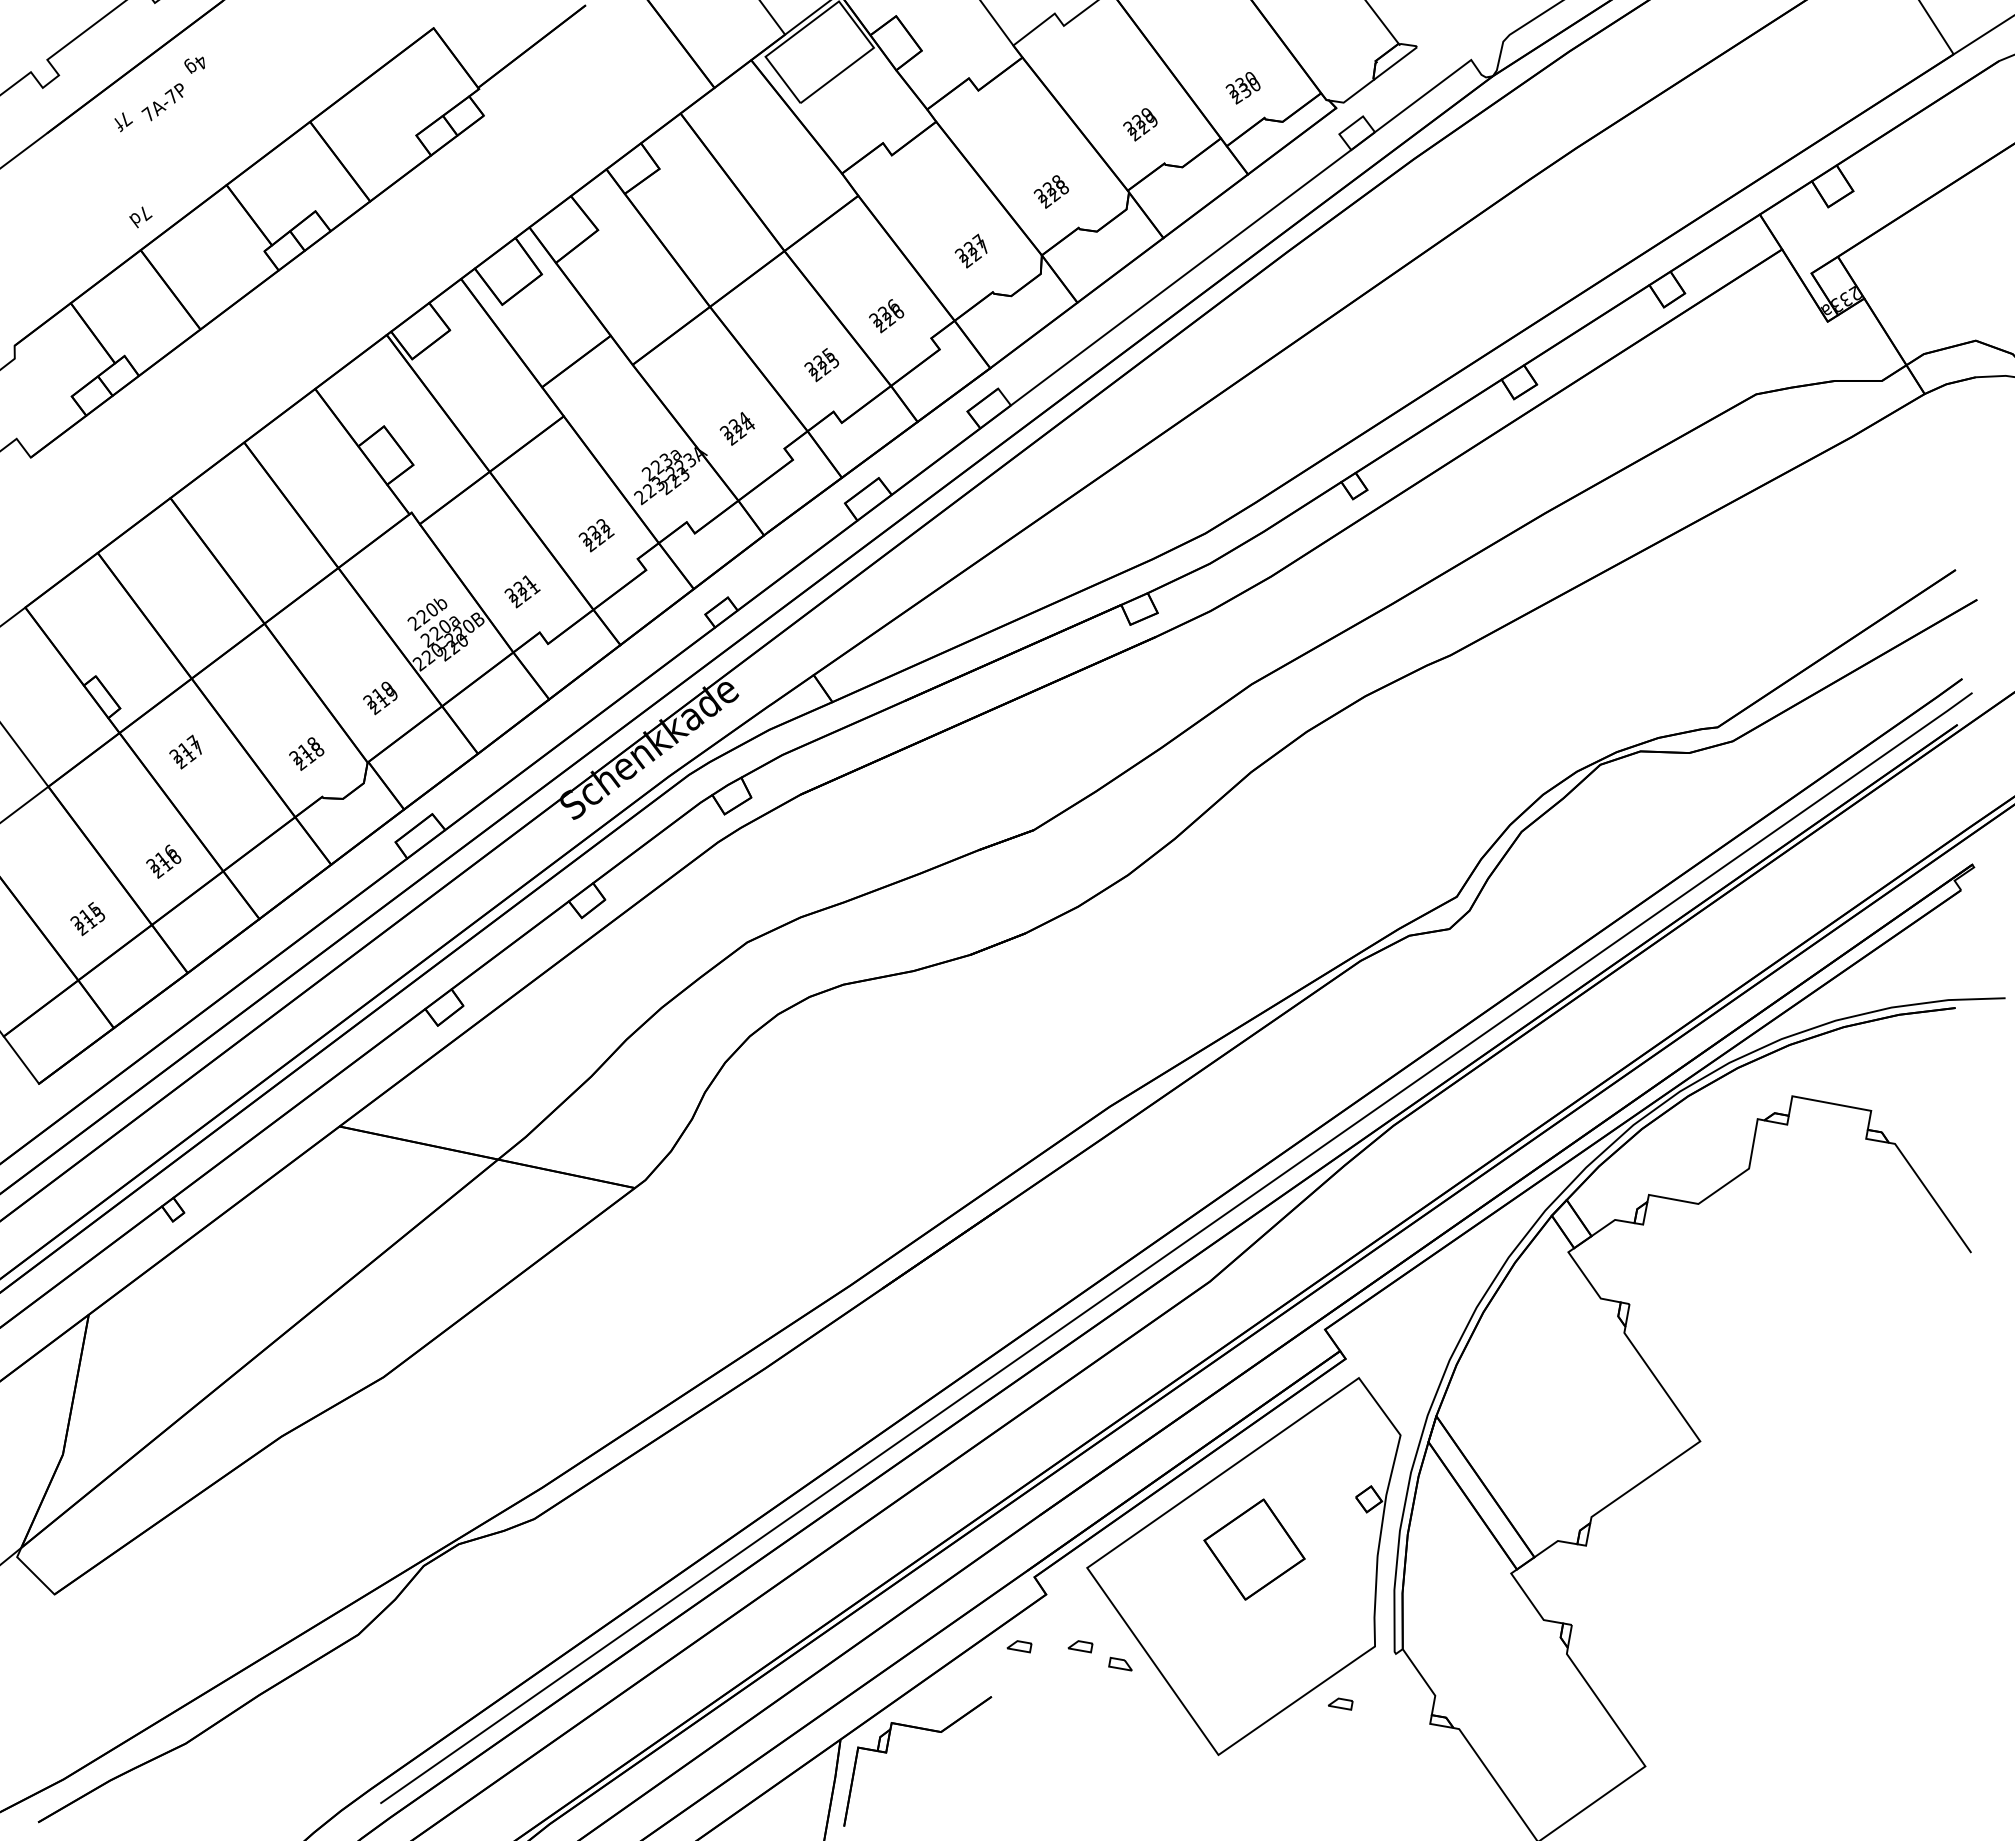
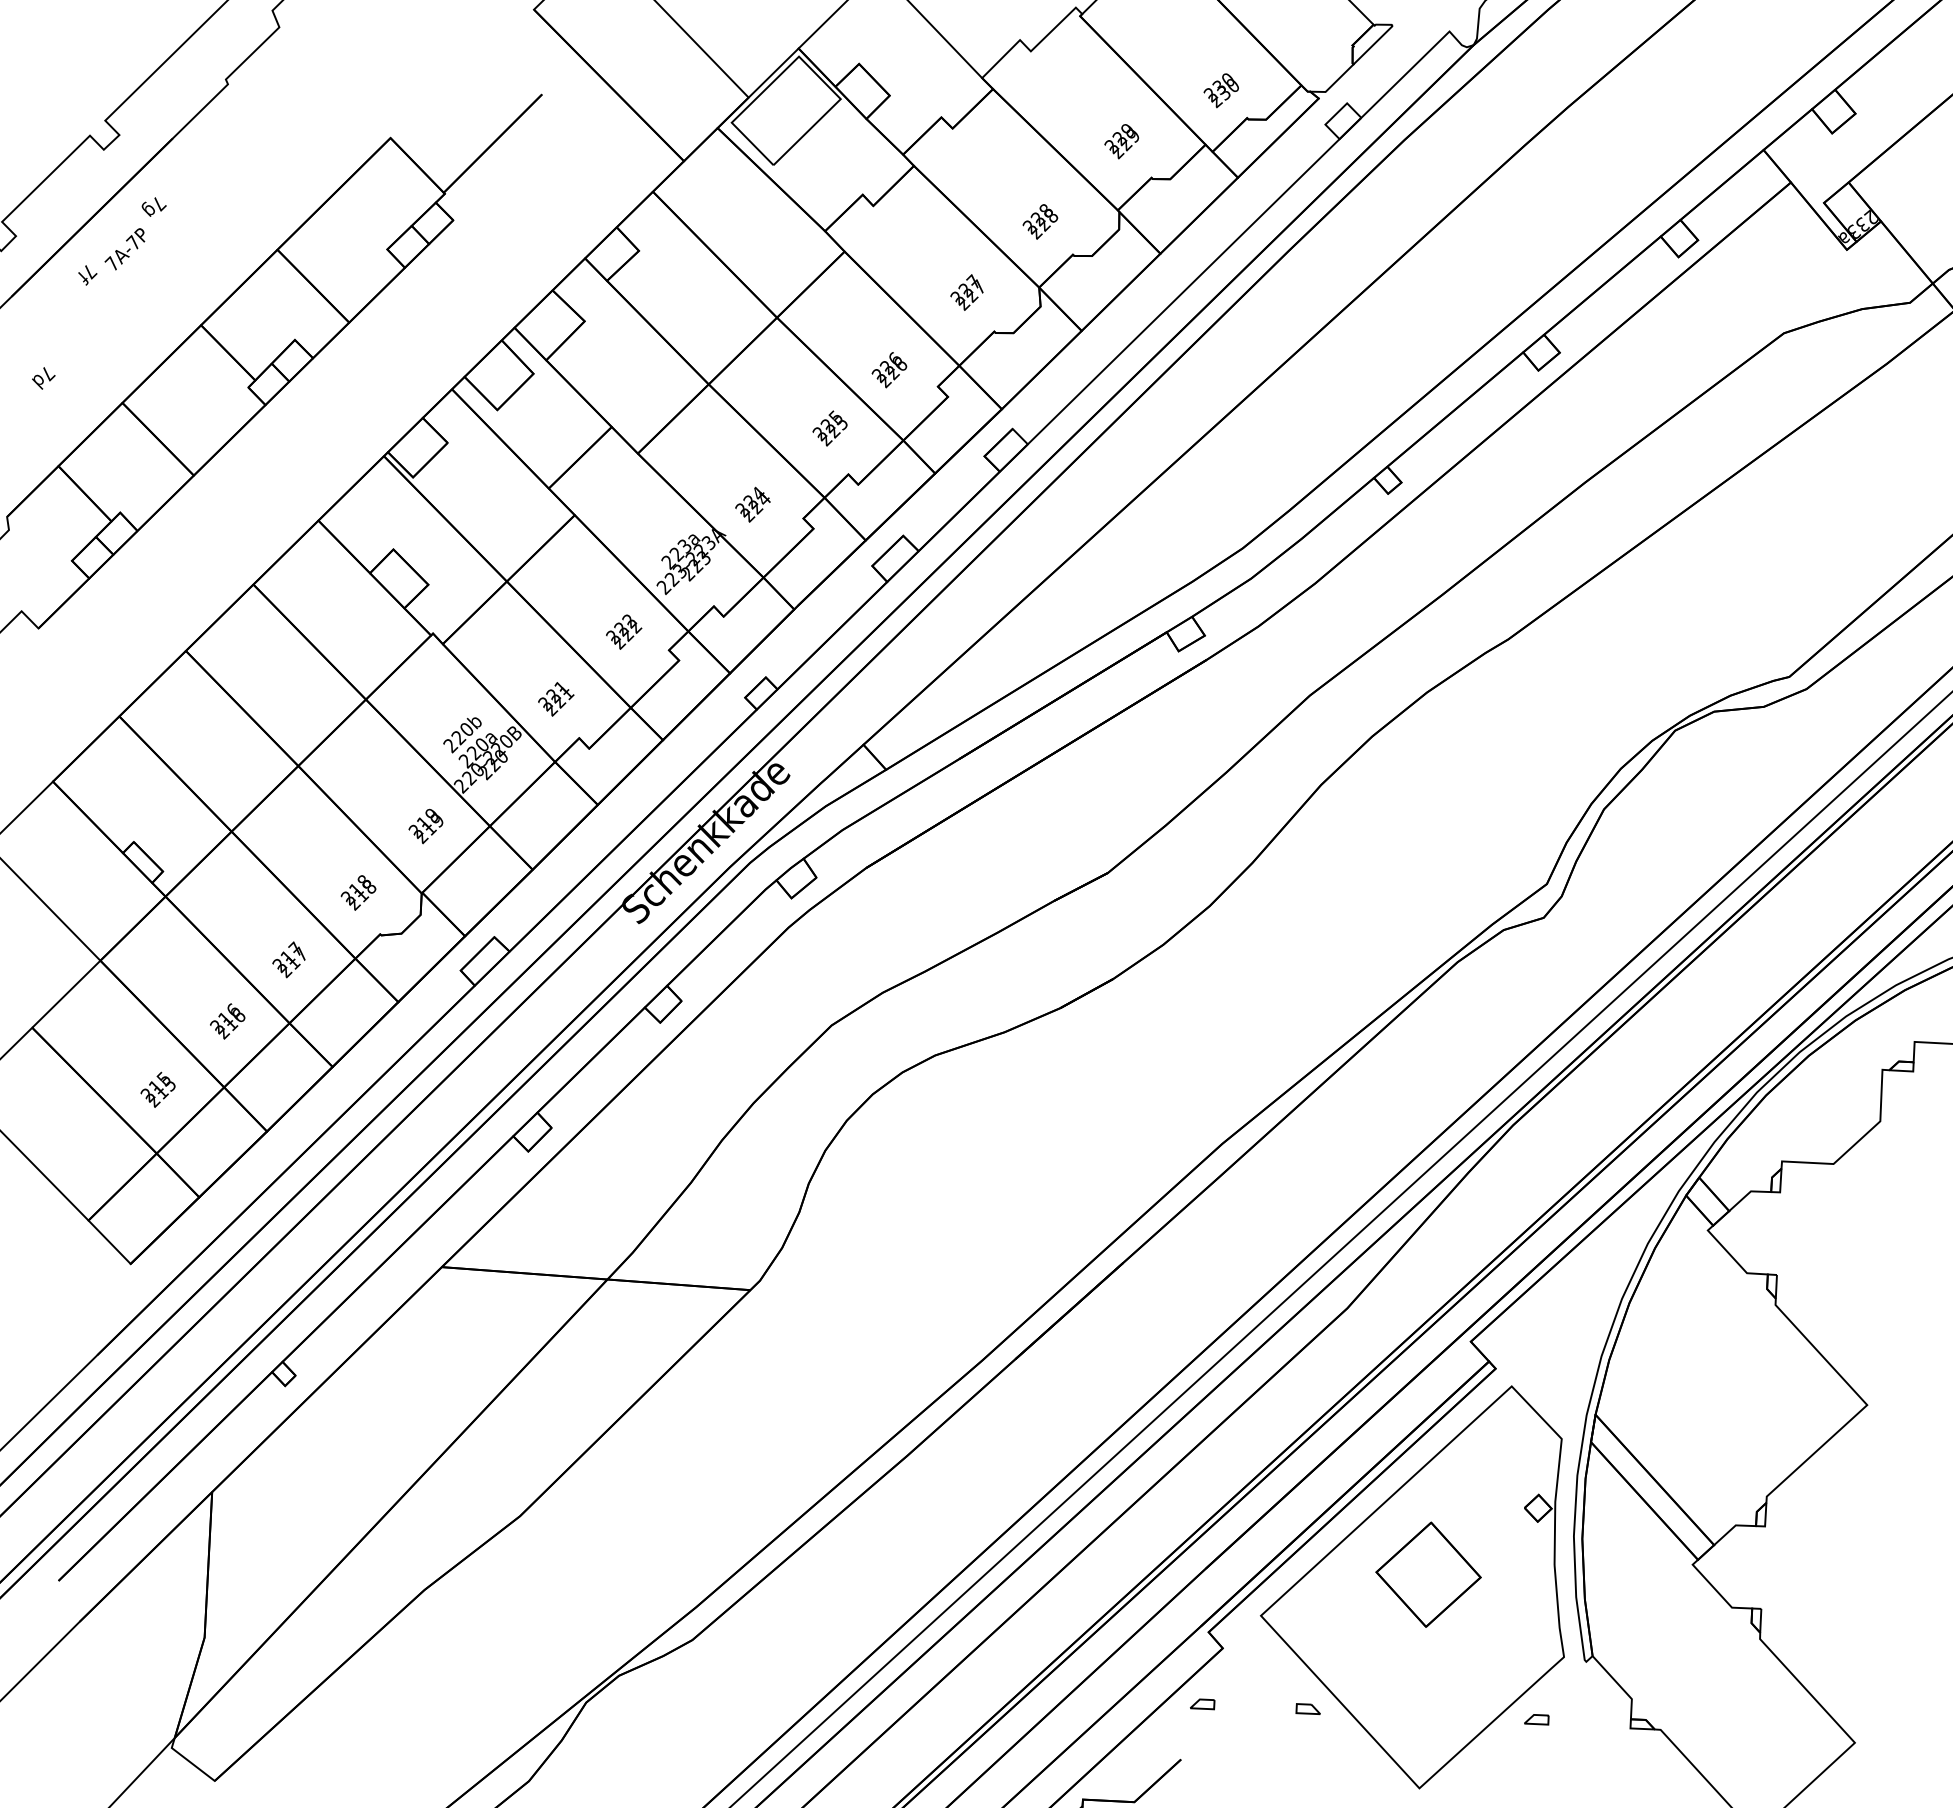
text: (201, 62) -> (159, 204), 4g -> 7g
text: (140, 217) -> (43, 378), moved
text: (185, 751) -> (288, 959), moved
part: (1080, 1646) -> (1264, 1696), removed

